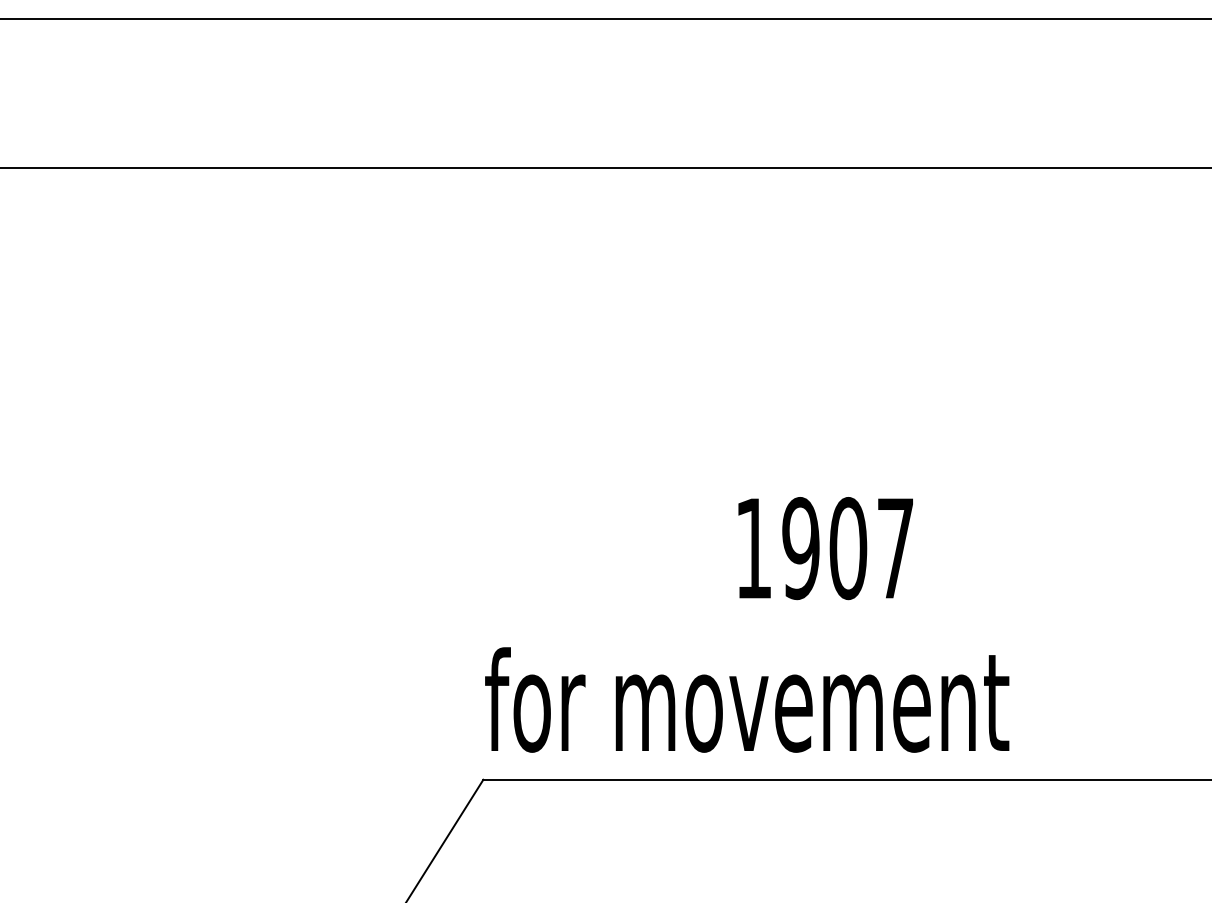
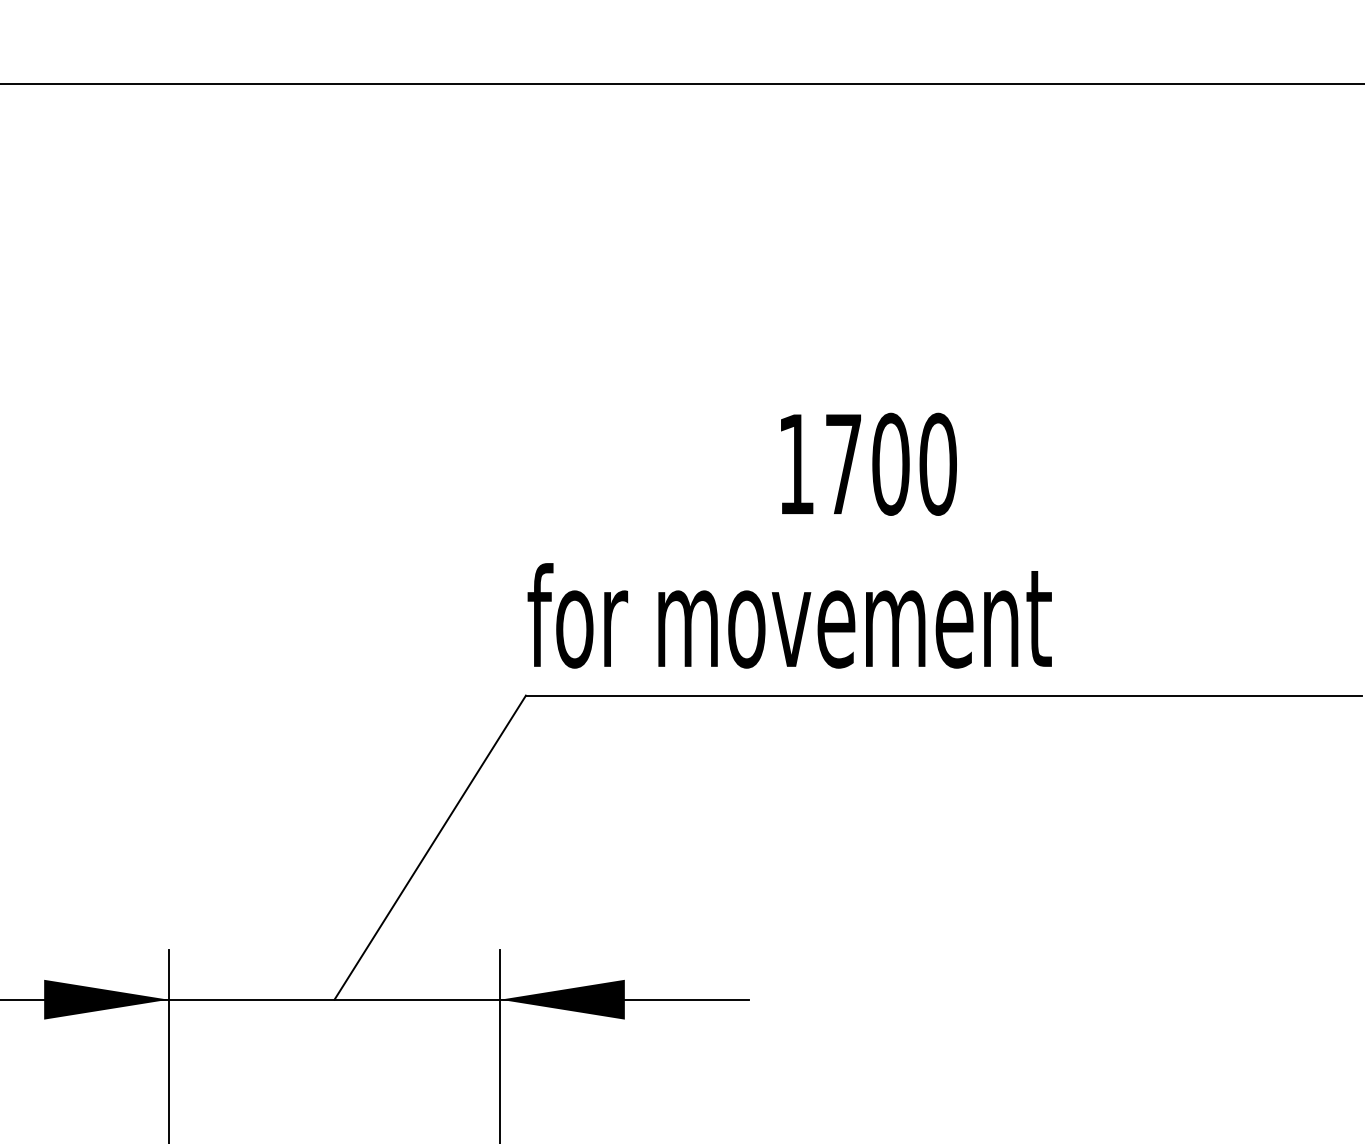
text: (847, 547) -> (890, 463), 1907 -> 1700

